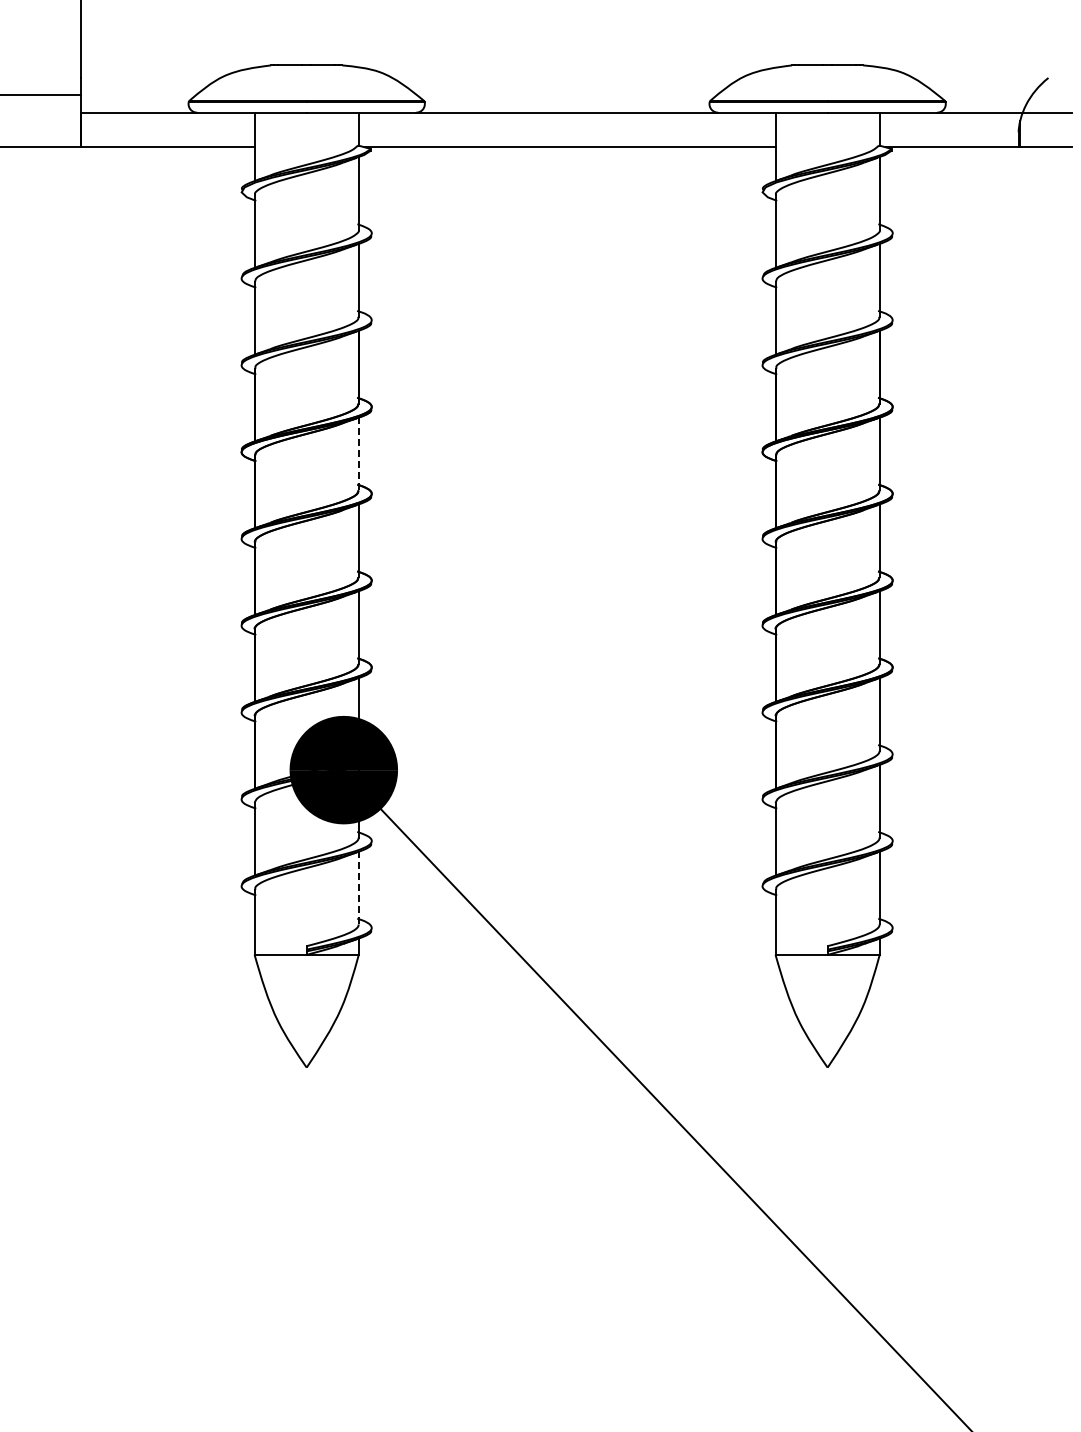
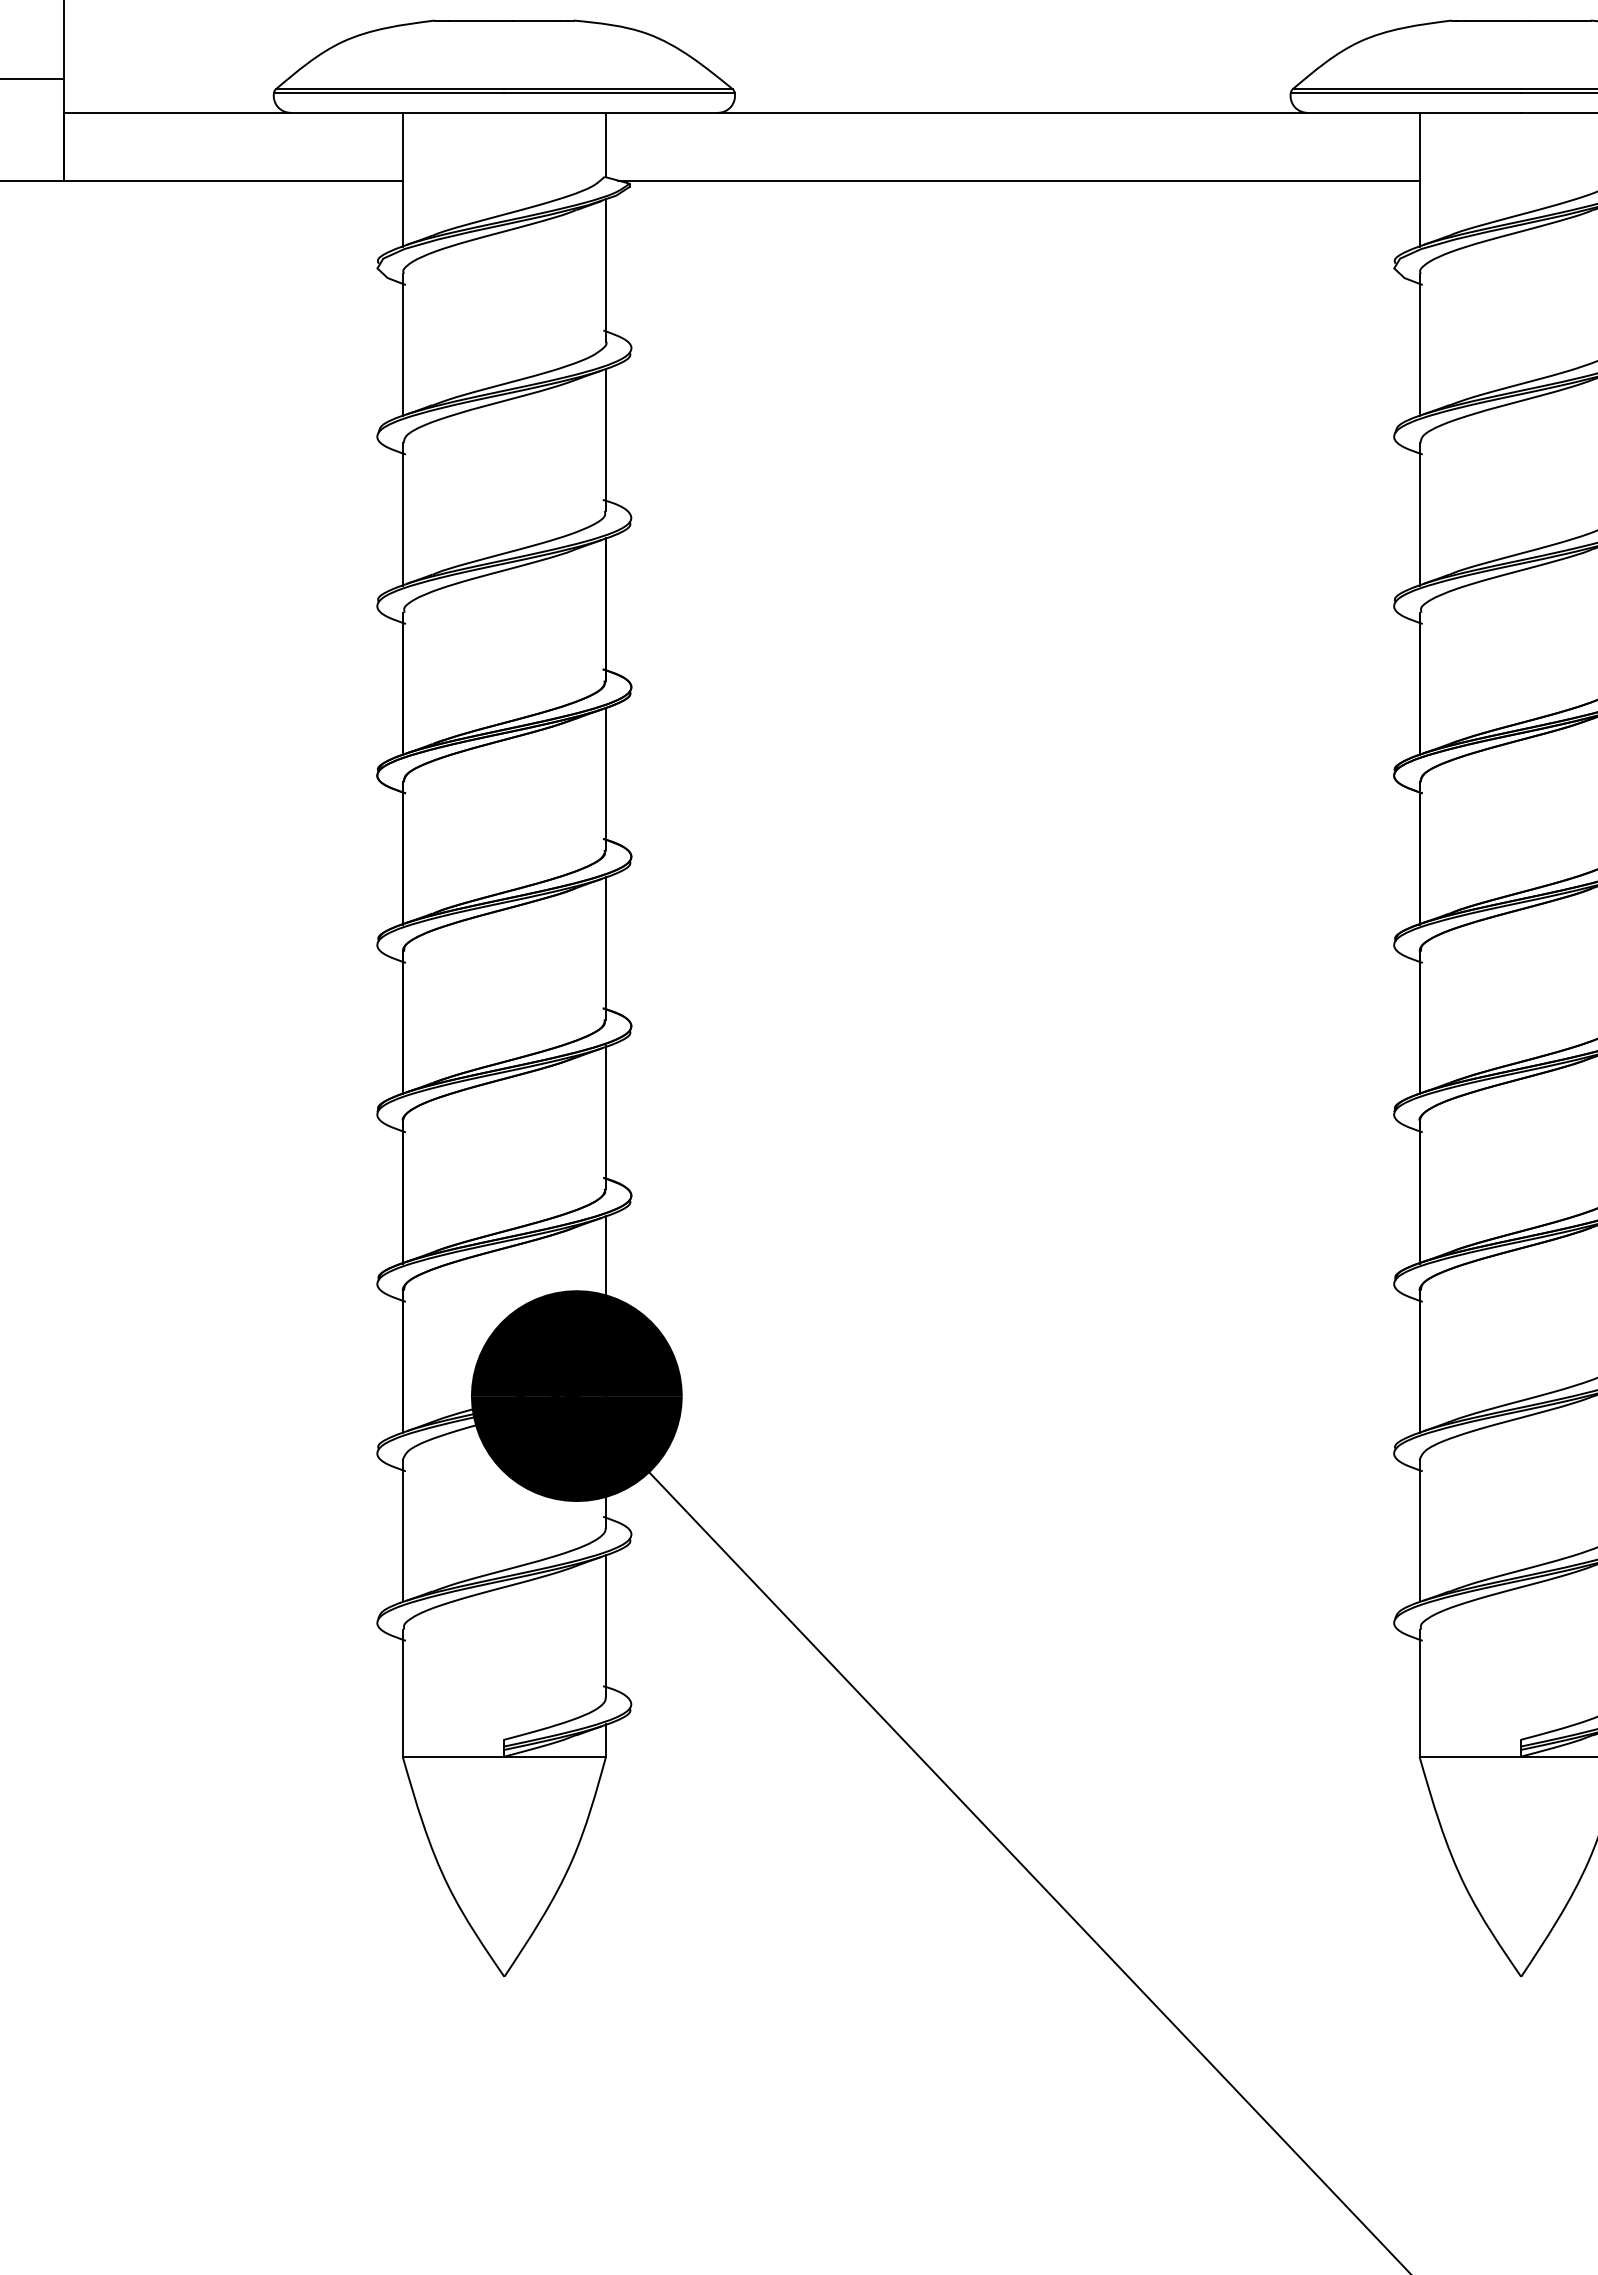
line: (358, 453) -> (605, 778), dashed -> solid
line: (358, 887) -> (605, 1625), dashed -> solid

